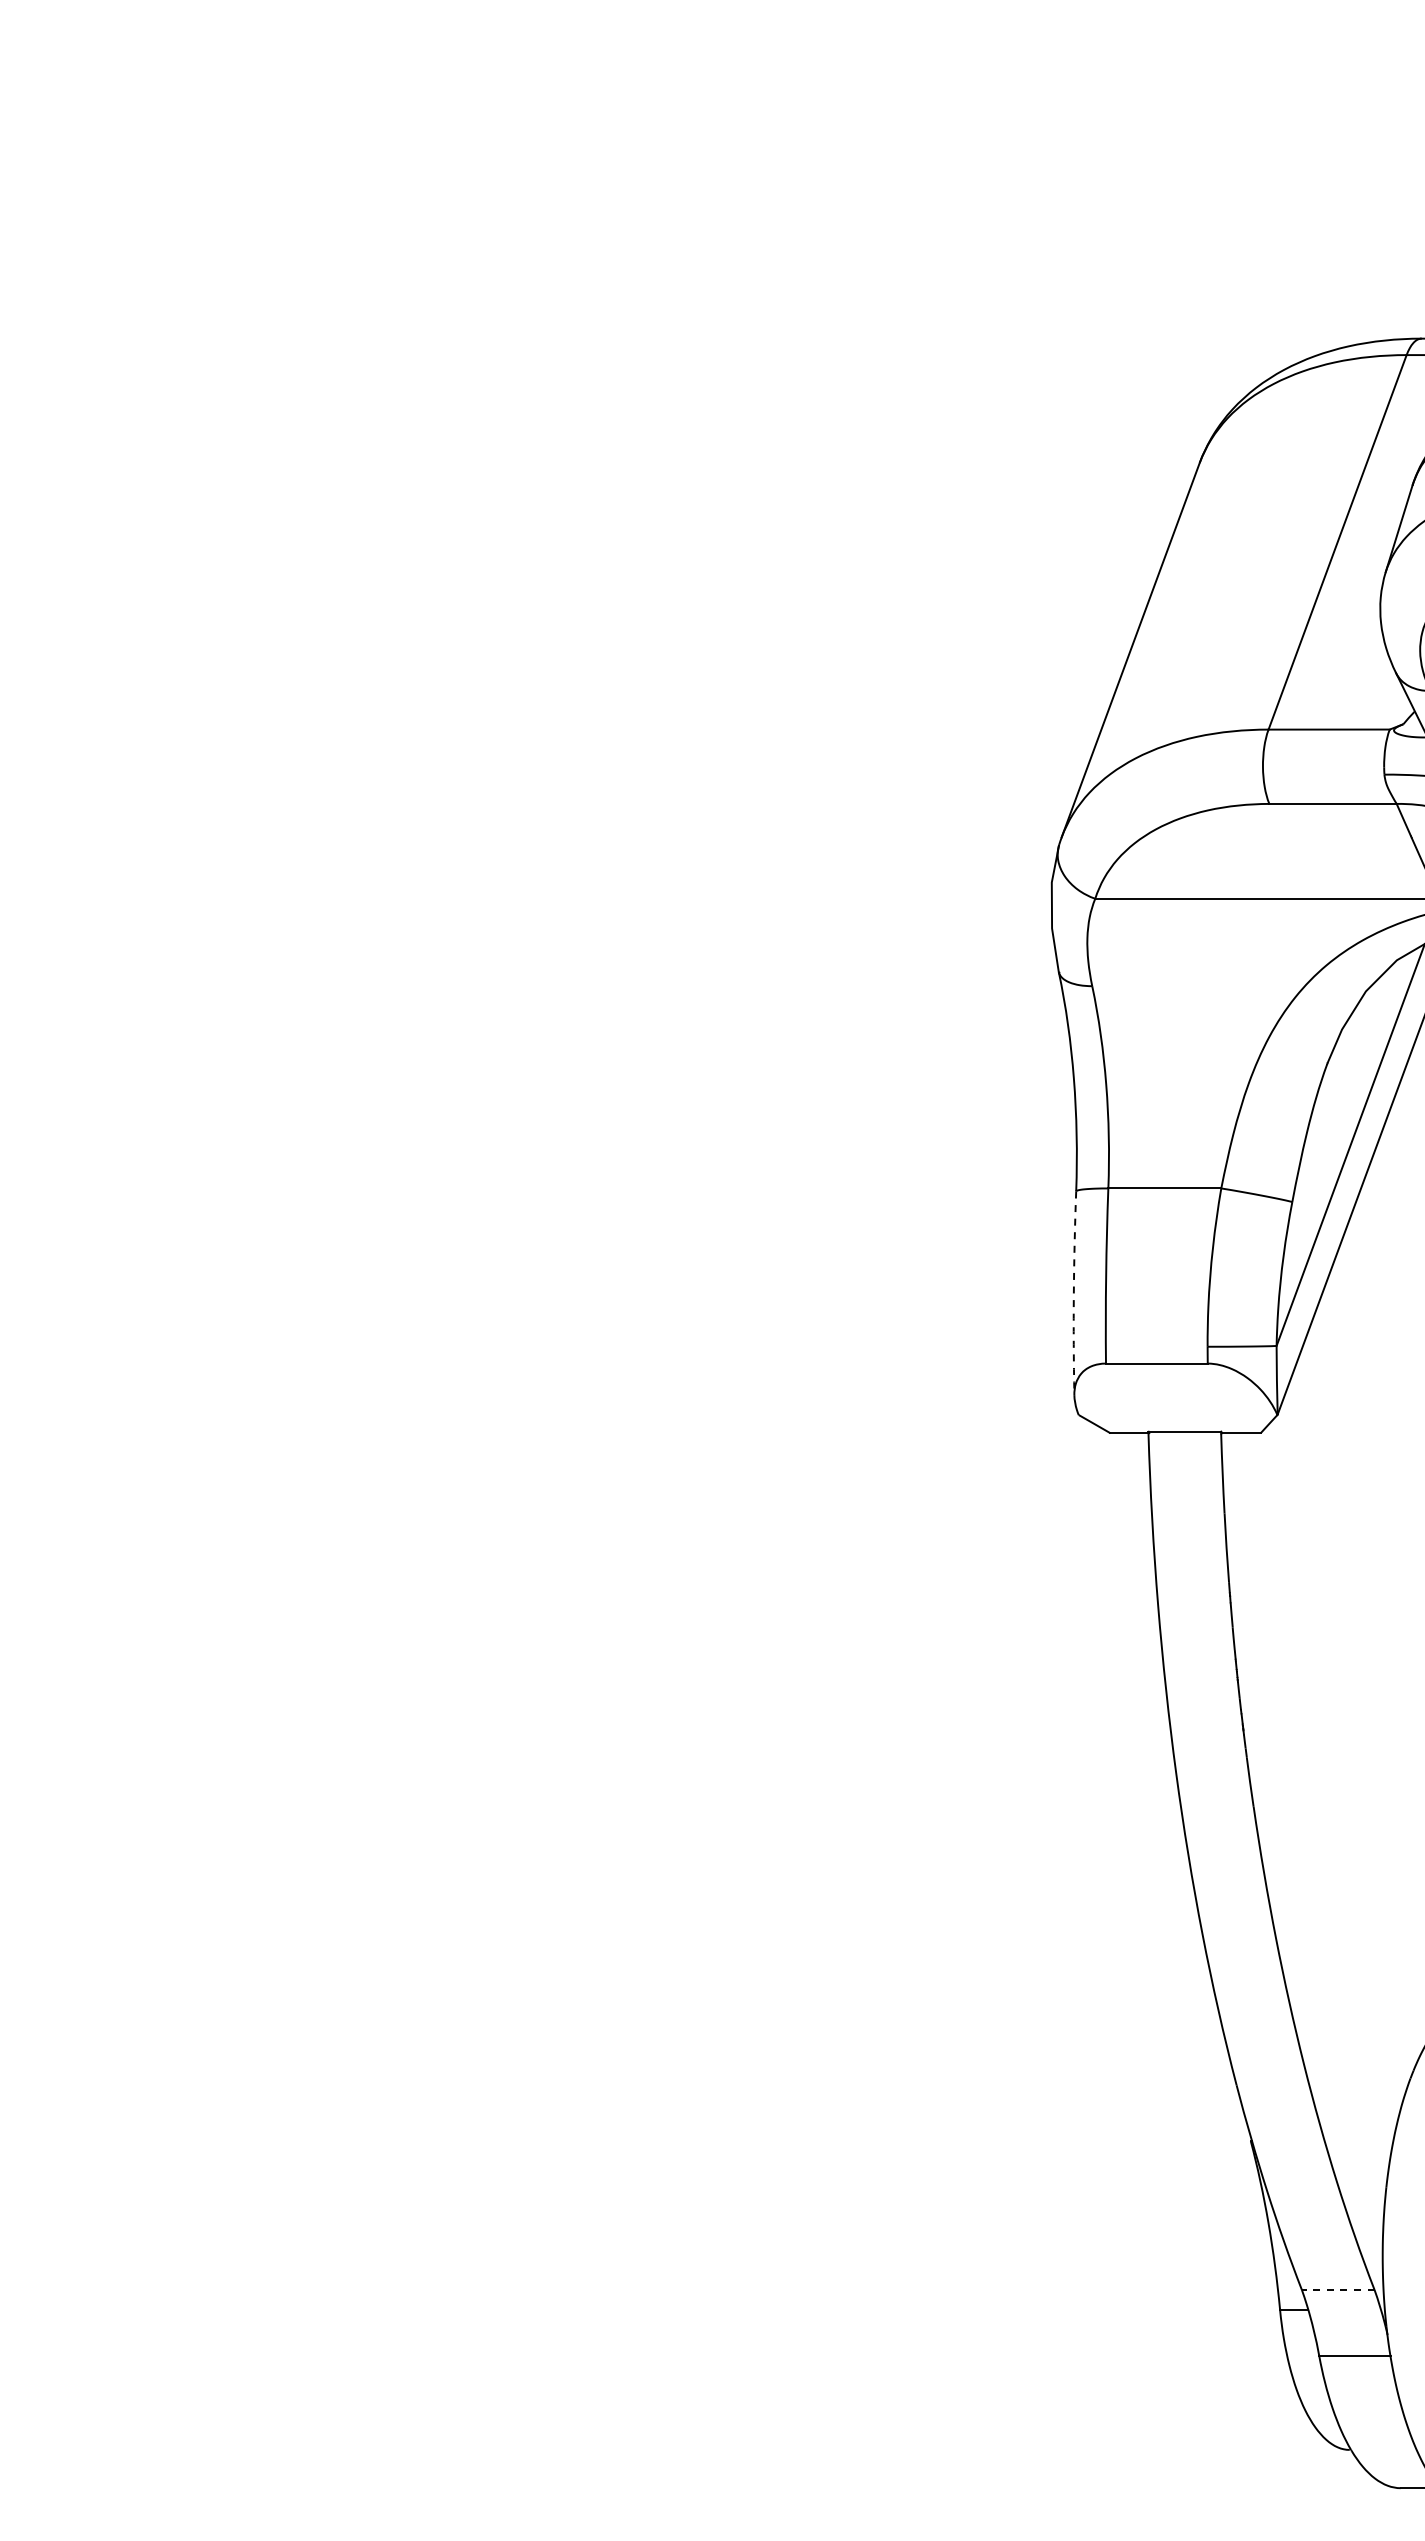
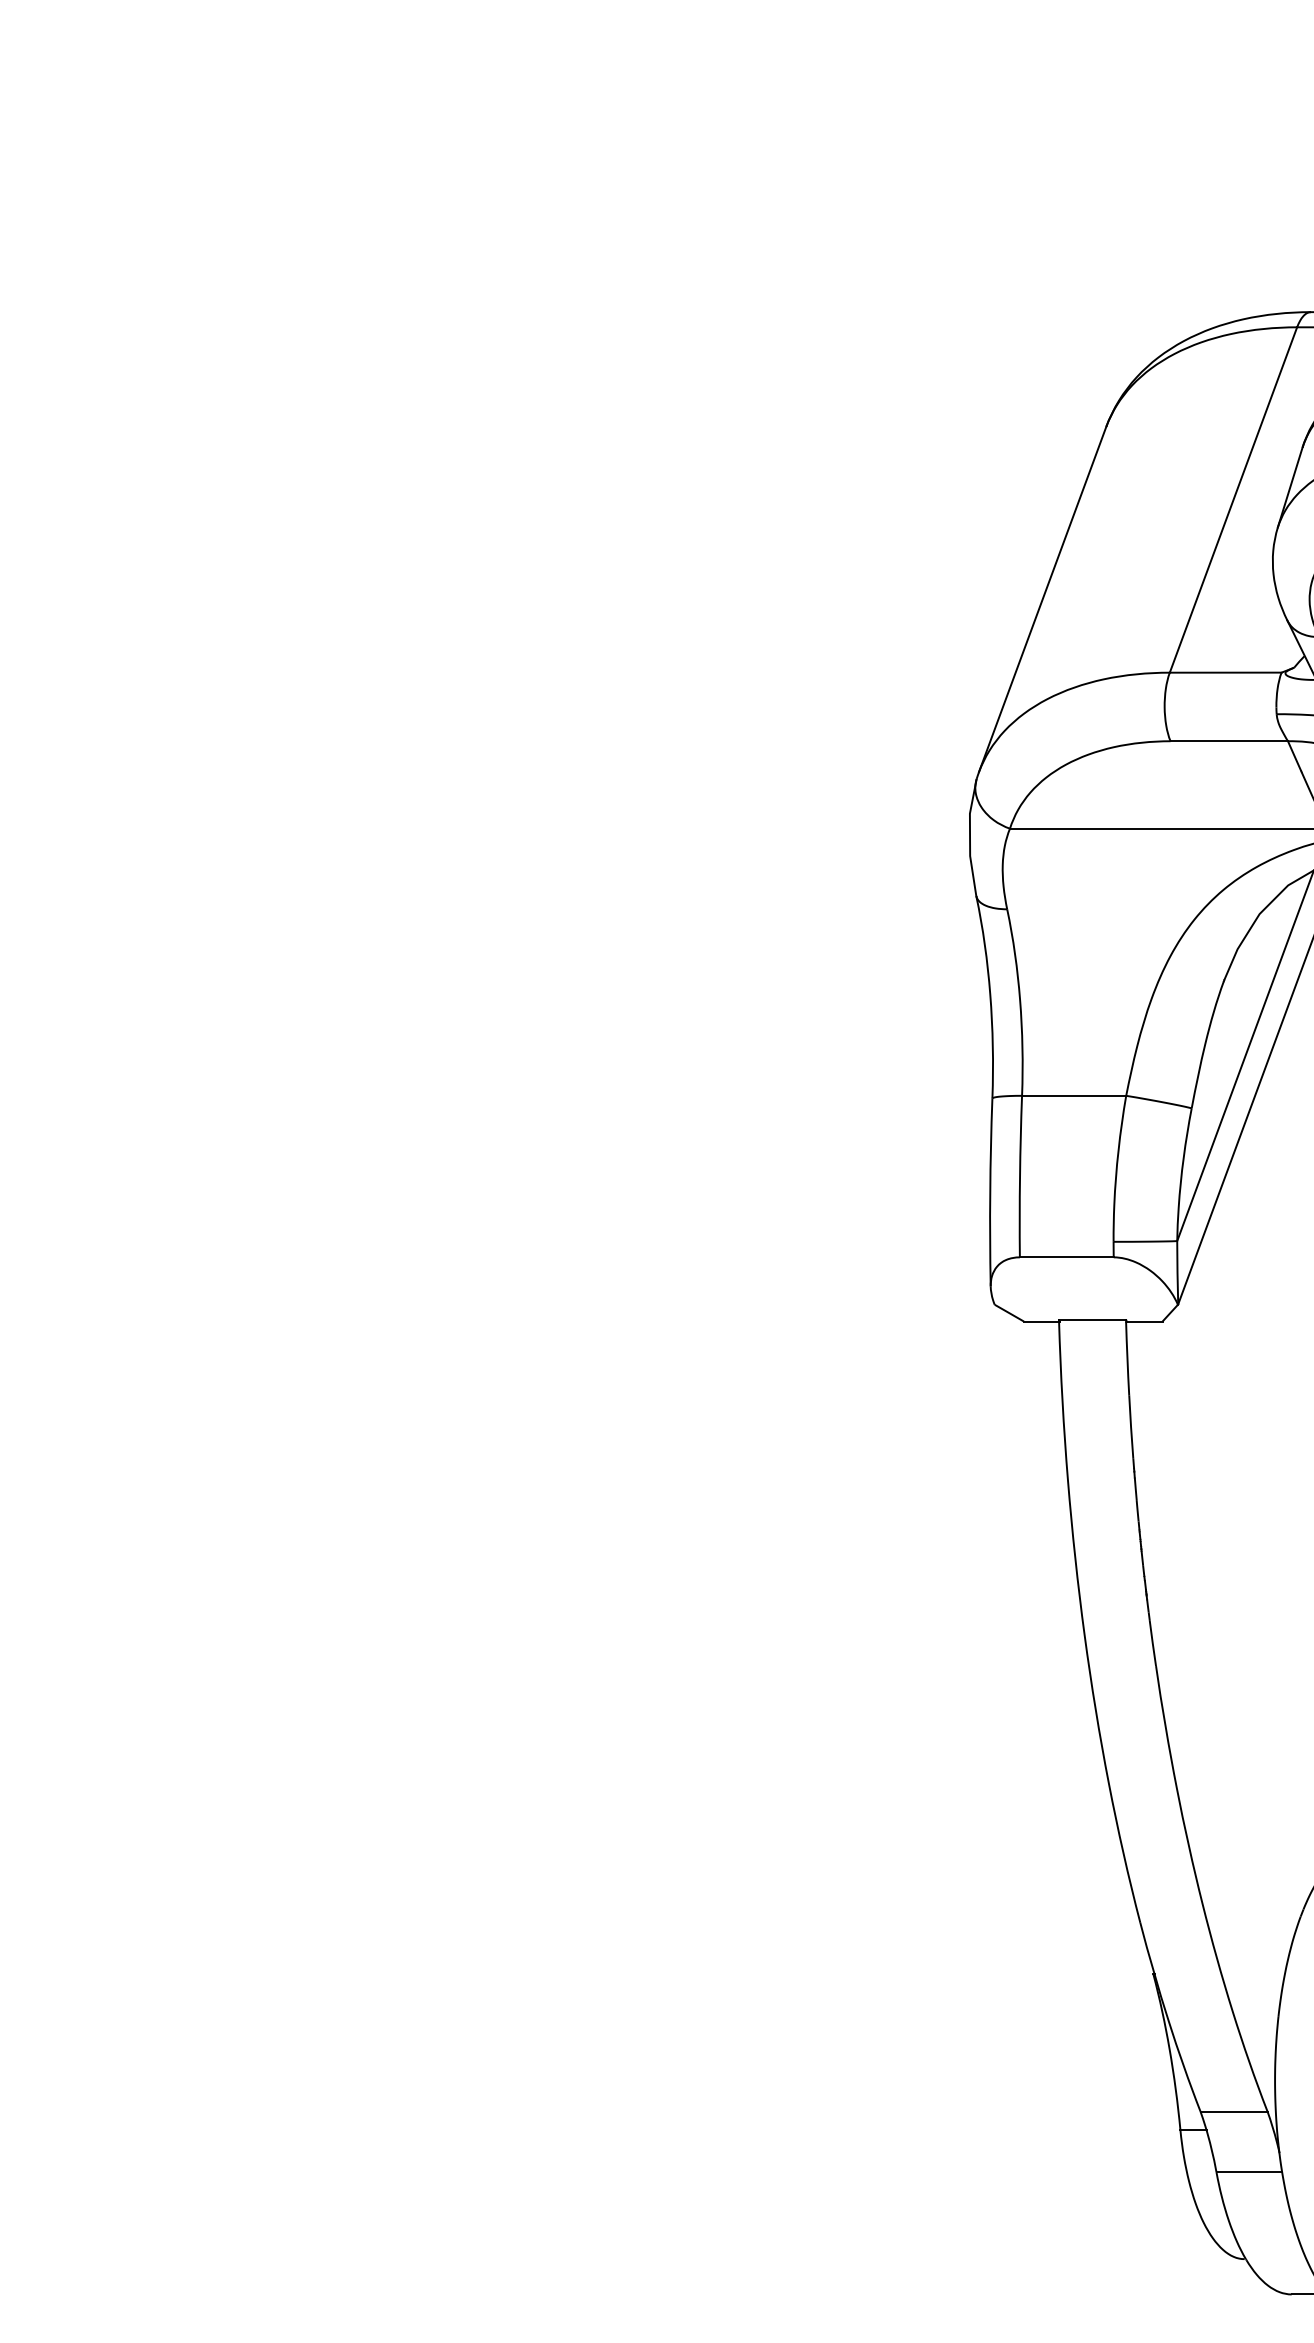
arc: (1073, 1293) -> (989, 1192), dashed -> solid
line: (1337, 2289) -> (1233, 2111), dashed -> solid

